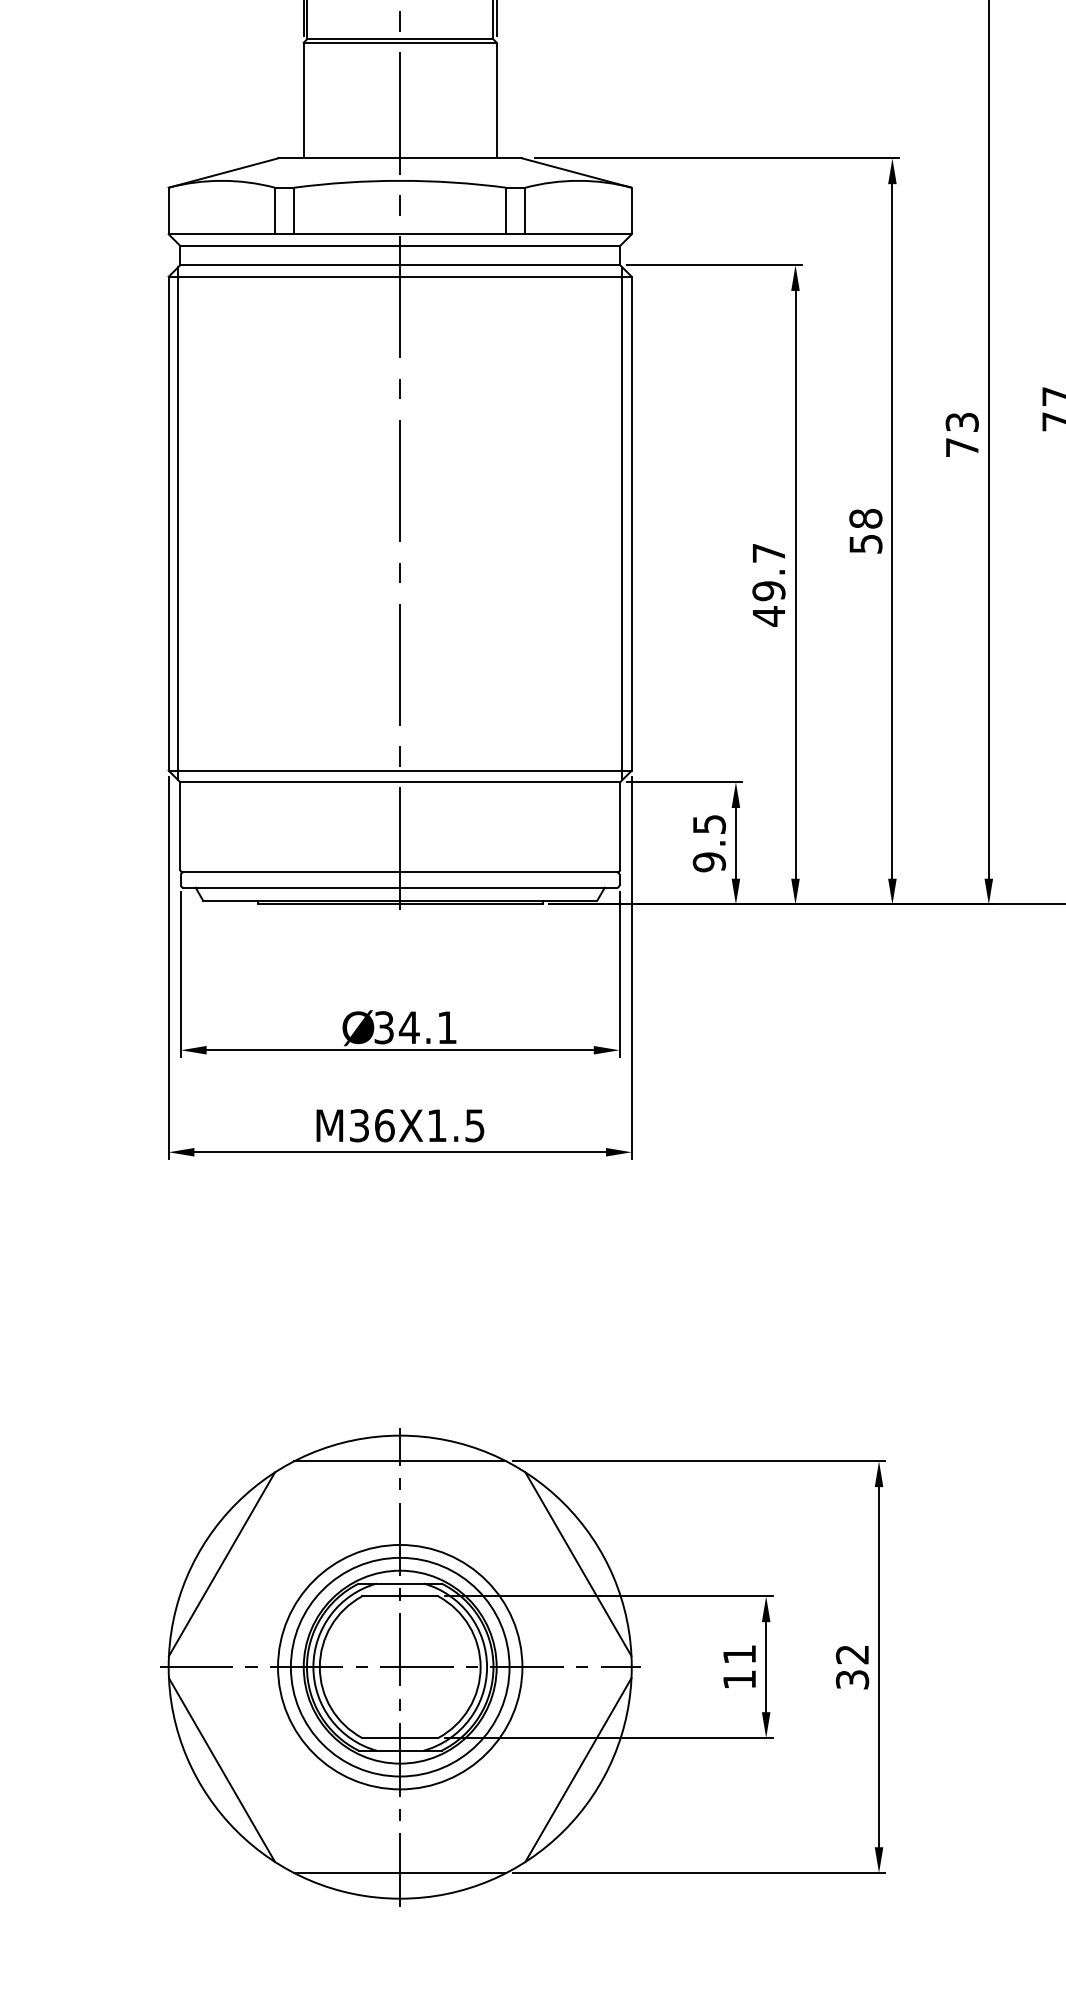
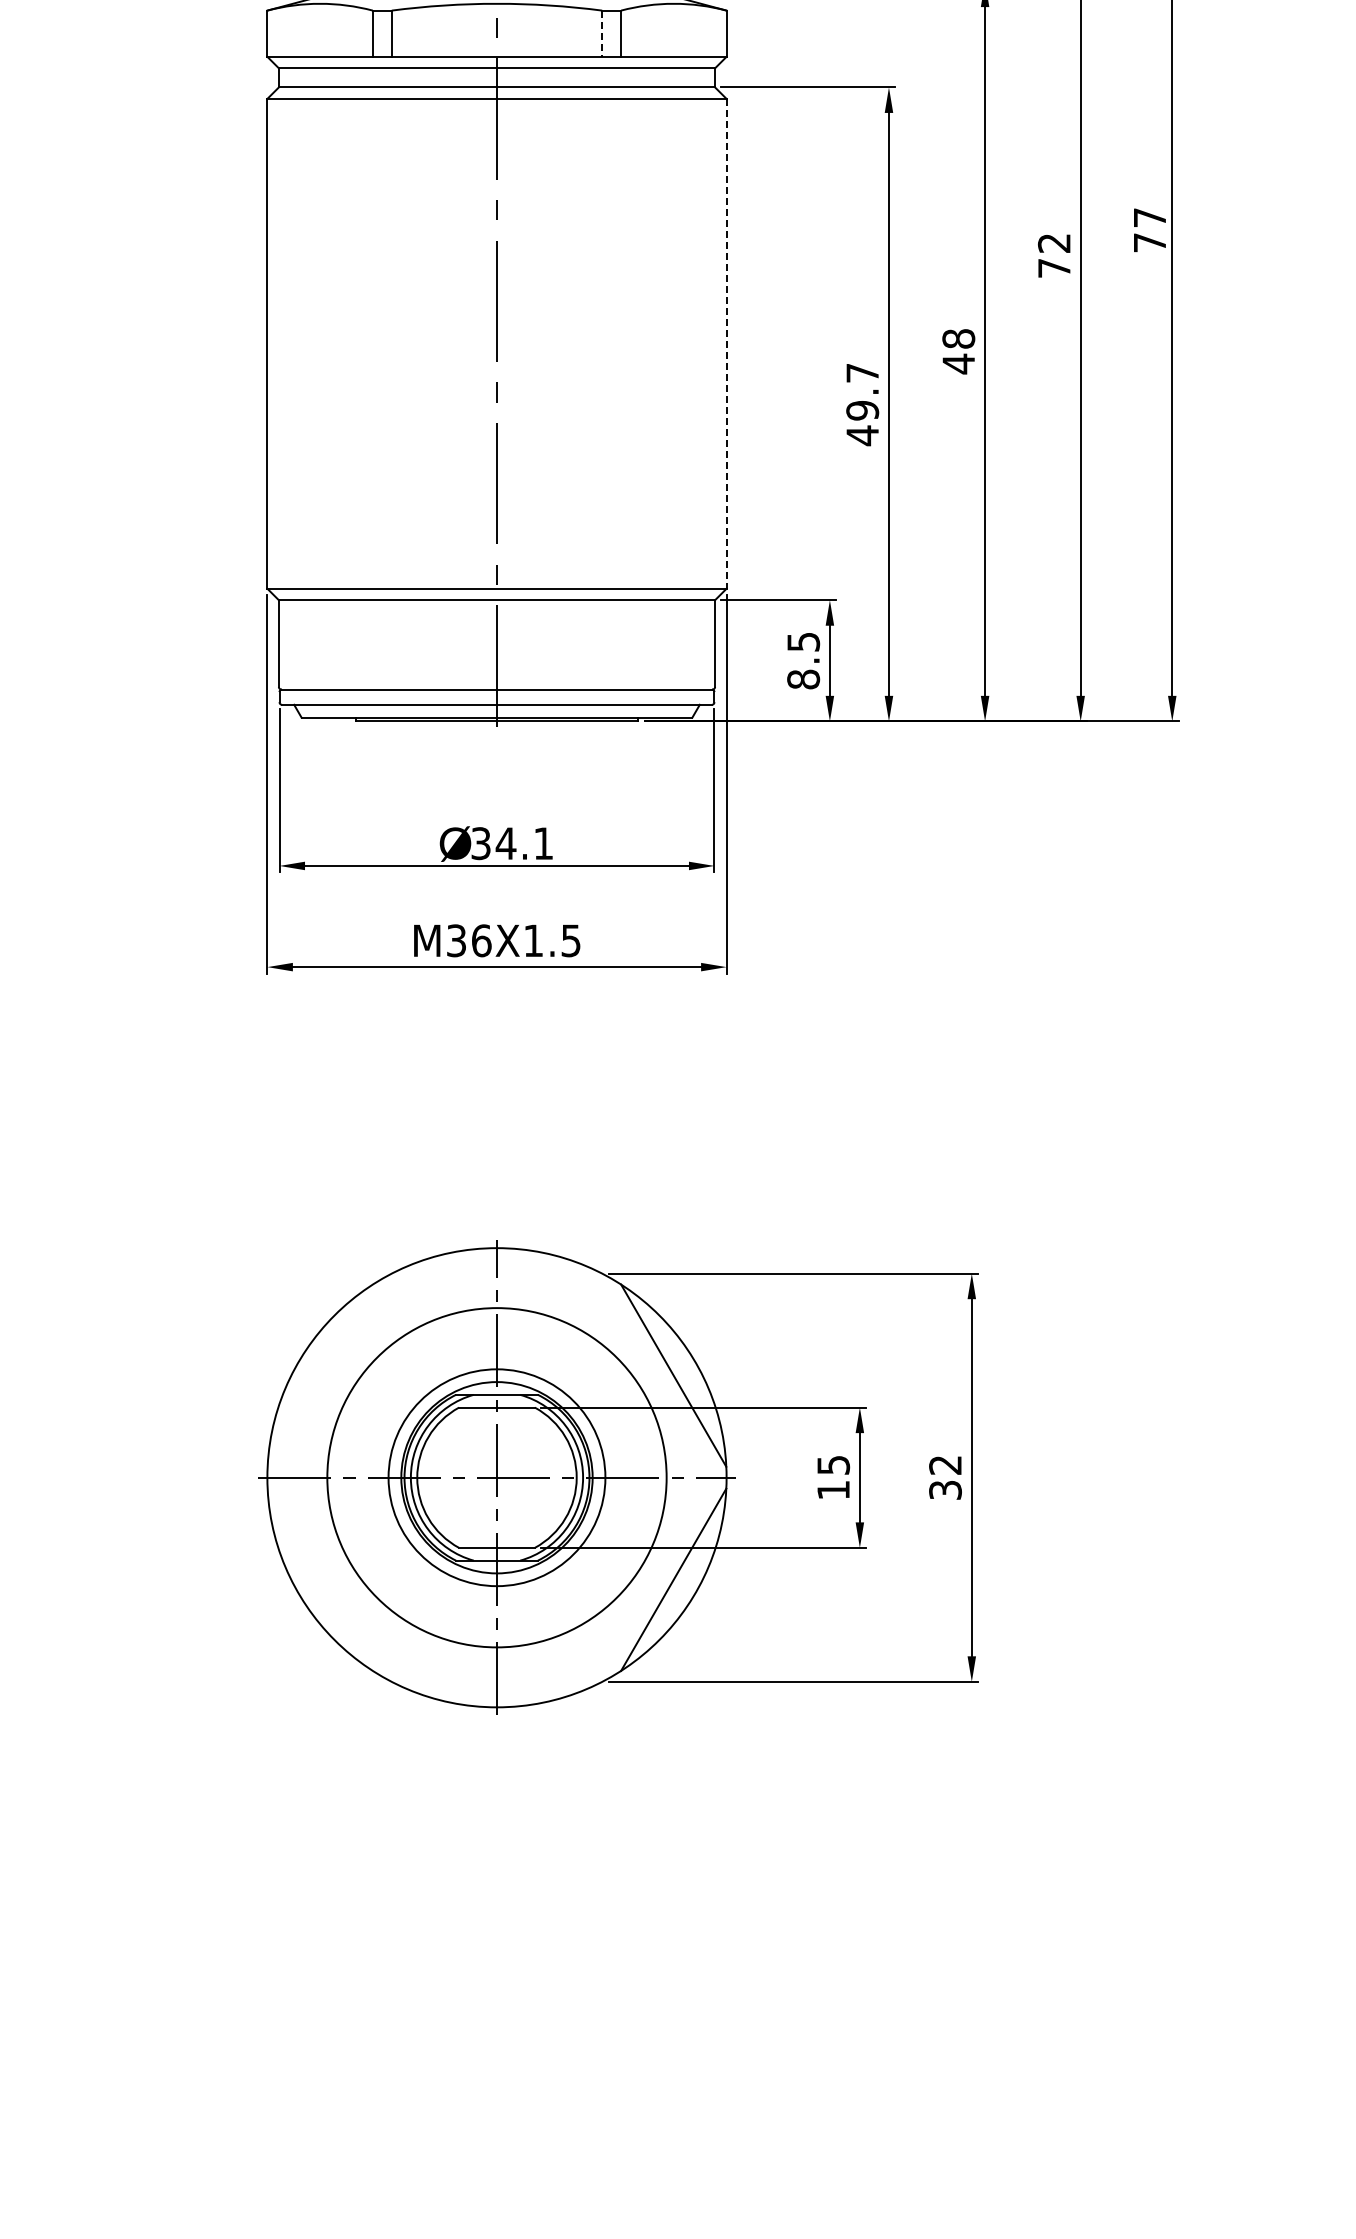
line: (506, 211) -> (602, 34), solid -> dashed
text: (962, 422) -> (1054, 243), 73 -> 72
line: (177, 523) -> (276, 343), removed
line: (622, 523) -> (717, 343), removed
line: (631, 523) -> (726, 343), solid -> dashed
text: (865, 543) -> (958, 363), 58 -> 48
text: (709, 862) -> (803, 679), 9.5 -> 8.5
line: (399, 1461) -> (496, 1273), removed
line: (221, 1564) -> (319, 1375), removed
text: (739, 1654) -> (833, 1465), 11 -> 15
circle: (399, 1666) -> (496, 1477), size x1.4
line: (221, 1769) -> (319, 1579), removed
line: (399, 1872) -> (496, 1681), removed

